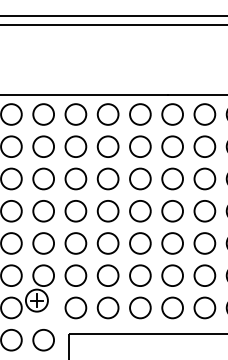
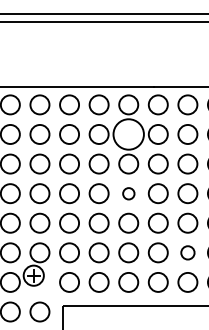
circle: (140, 146) -> (128, 134), size x1.6
circle: (140, 211) -> (128, 193), size x0.6
circle: (204, 275) -> (187, 252), size x0.7

